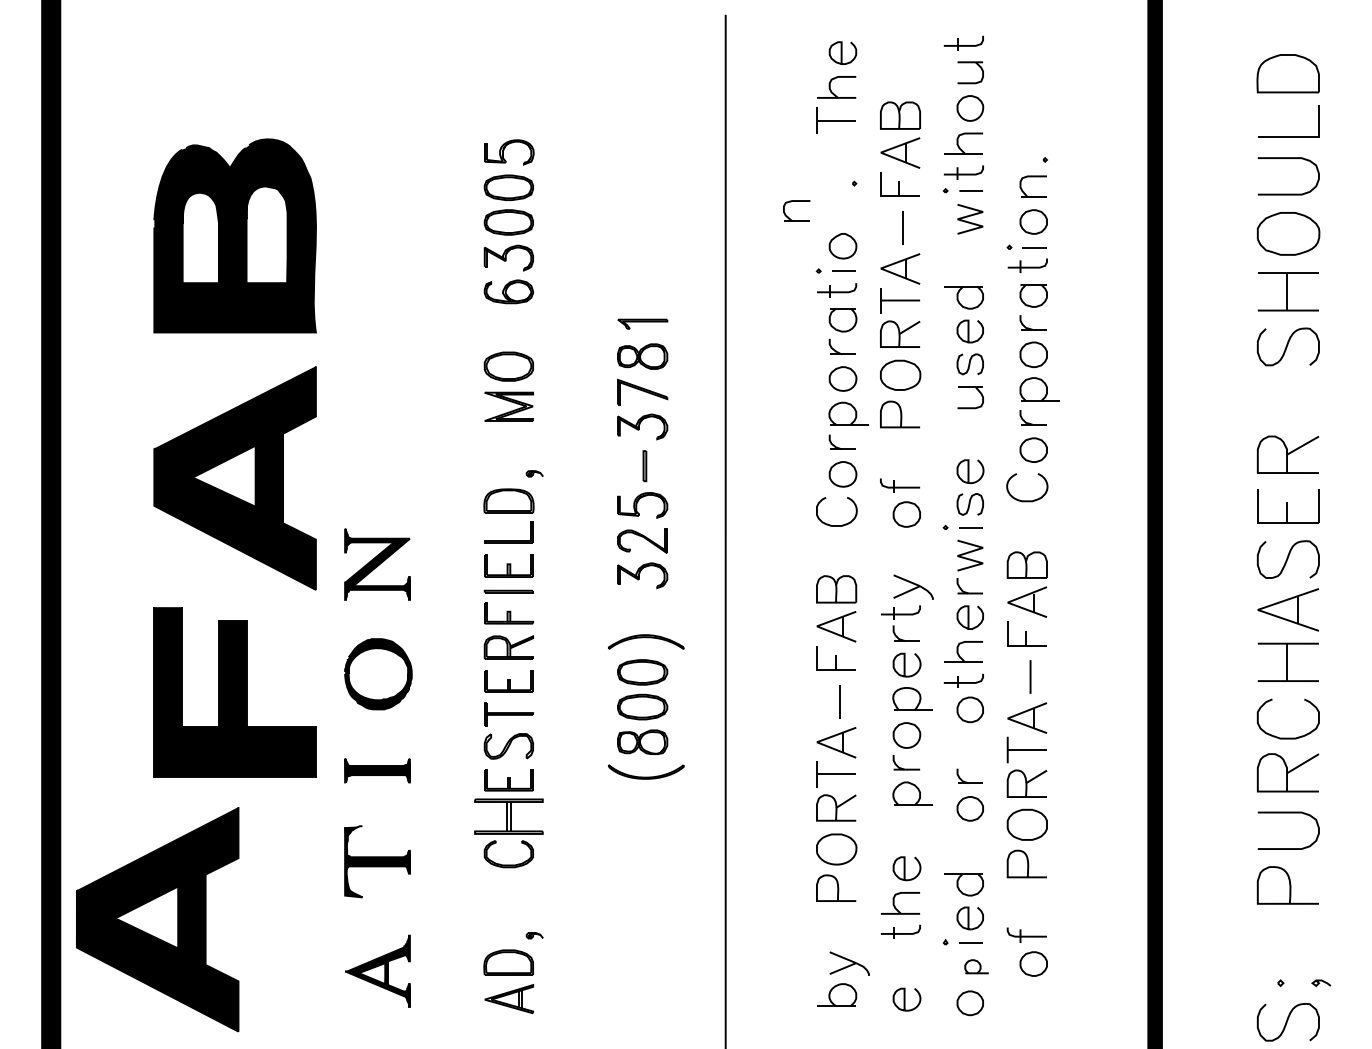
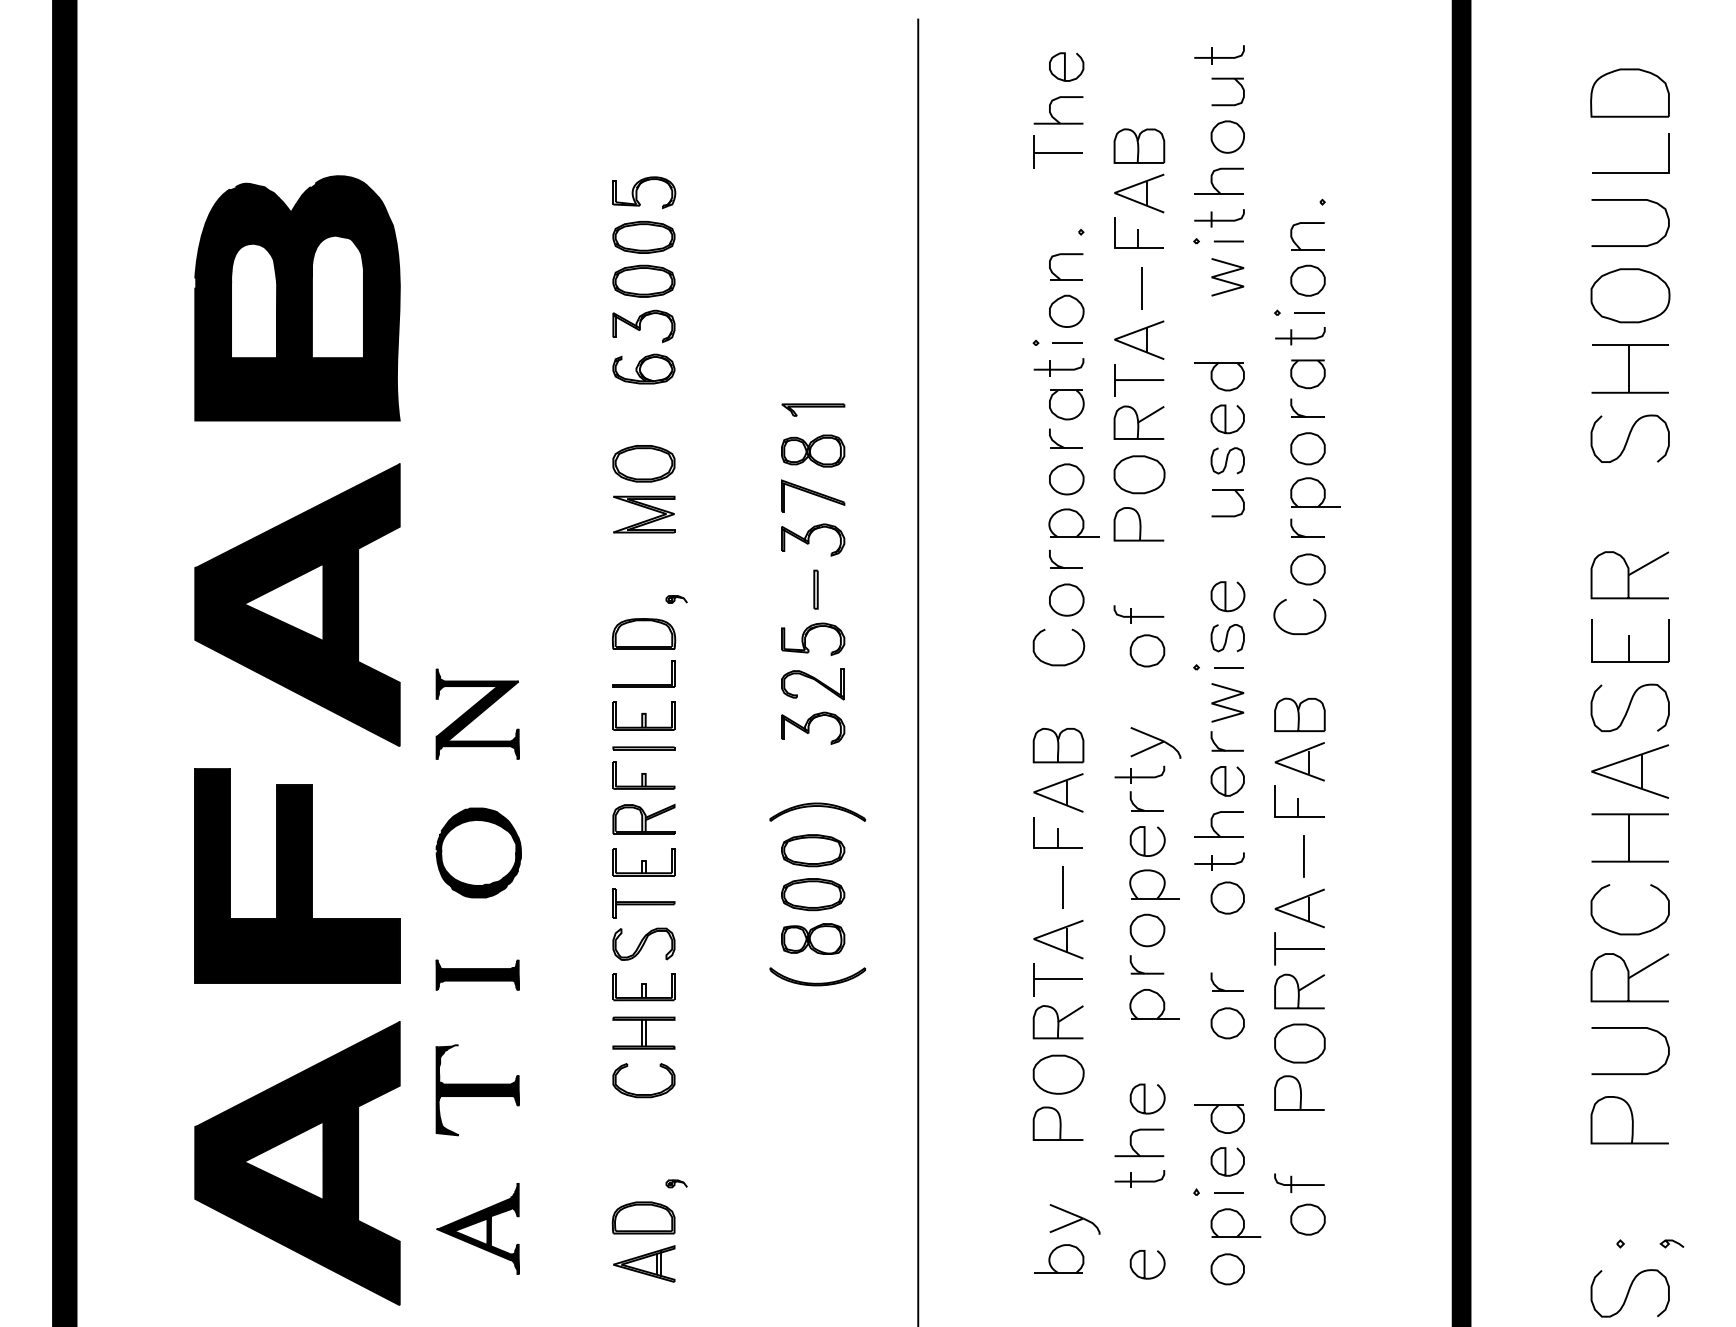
part: (797, 202) -> (1066, 255), moved
part: (508, 816) -> (643, 1032), size x0.71
part: (157, 919) -> (297, 1163), moved
part: (976, 966) -> (1235, 1222), size x1.67

